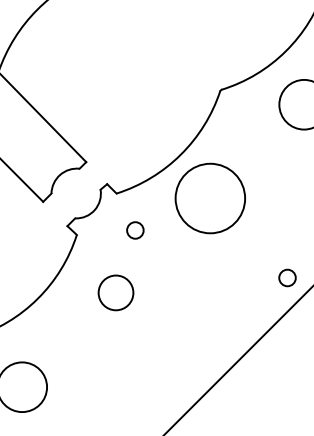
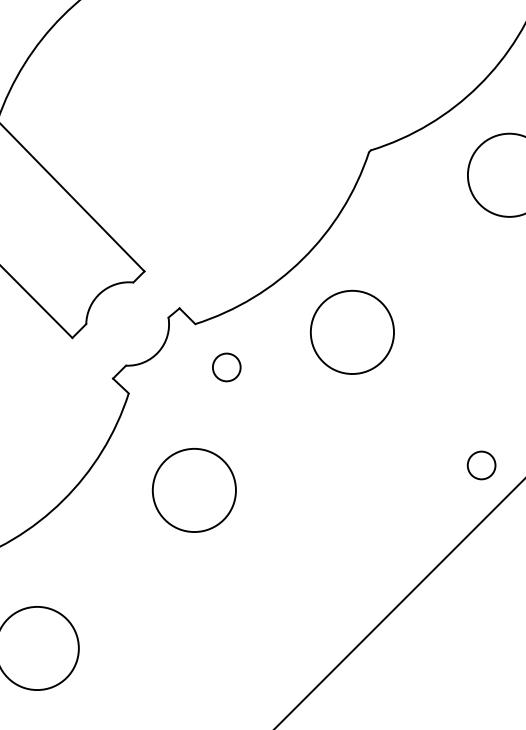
circle: (210, 198) -> (352, 332), size x0.71
circle: (135, 230) -> (226, 367), moved
circle: (115, 292) -> (193, 489), size x1.43

